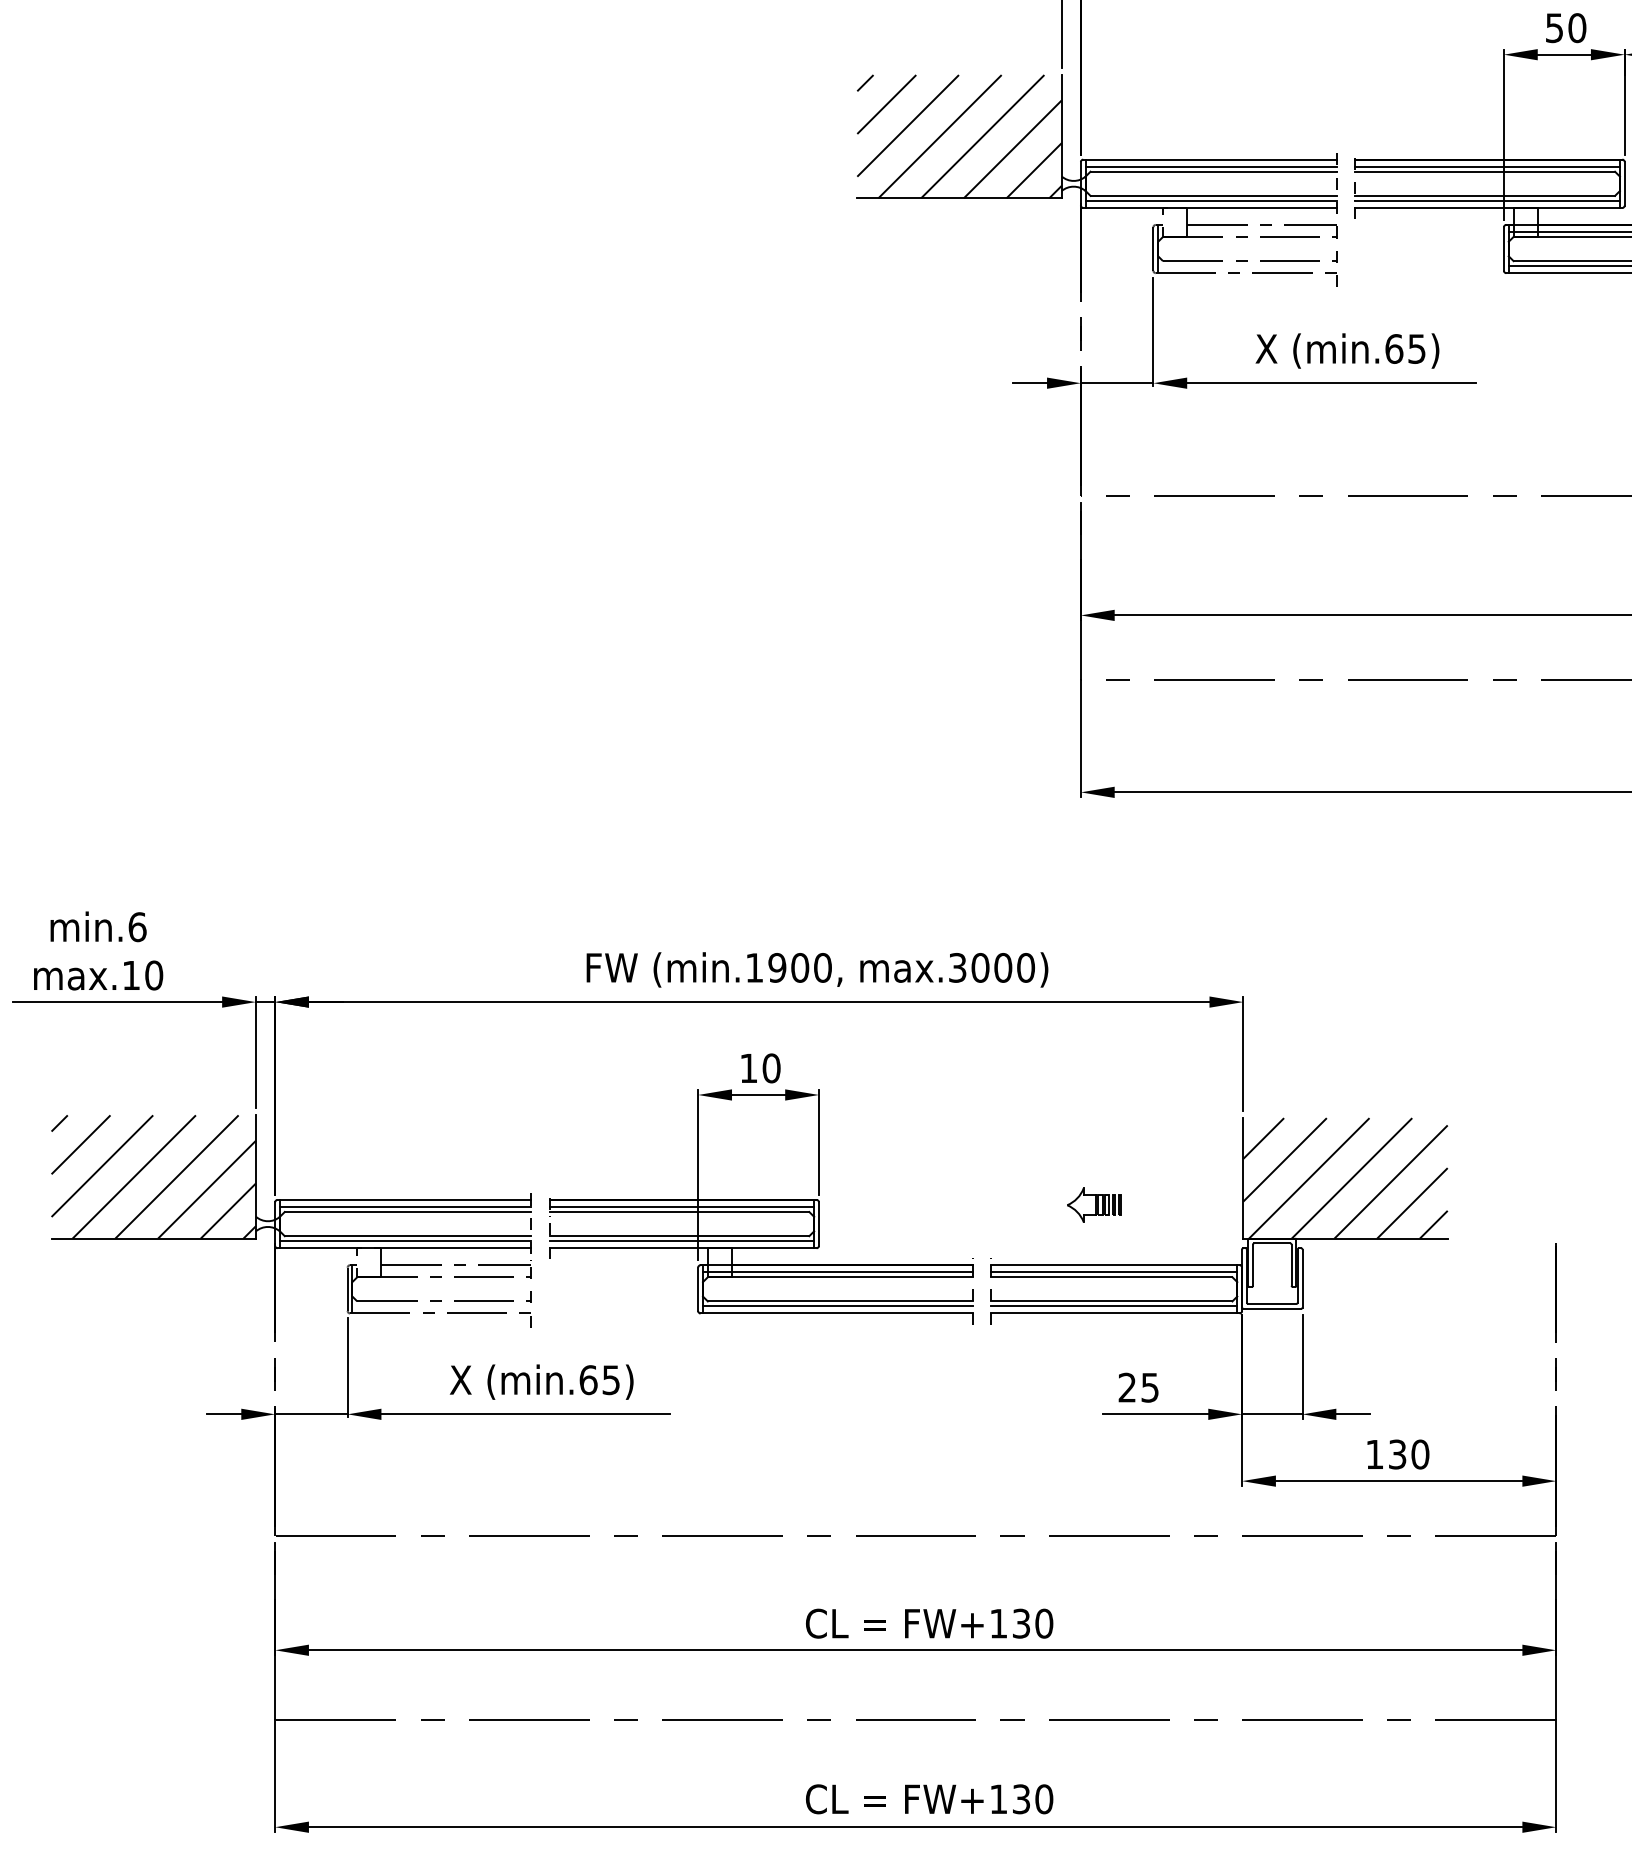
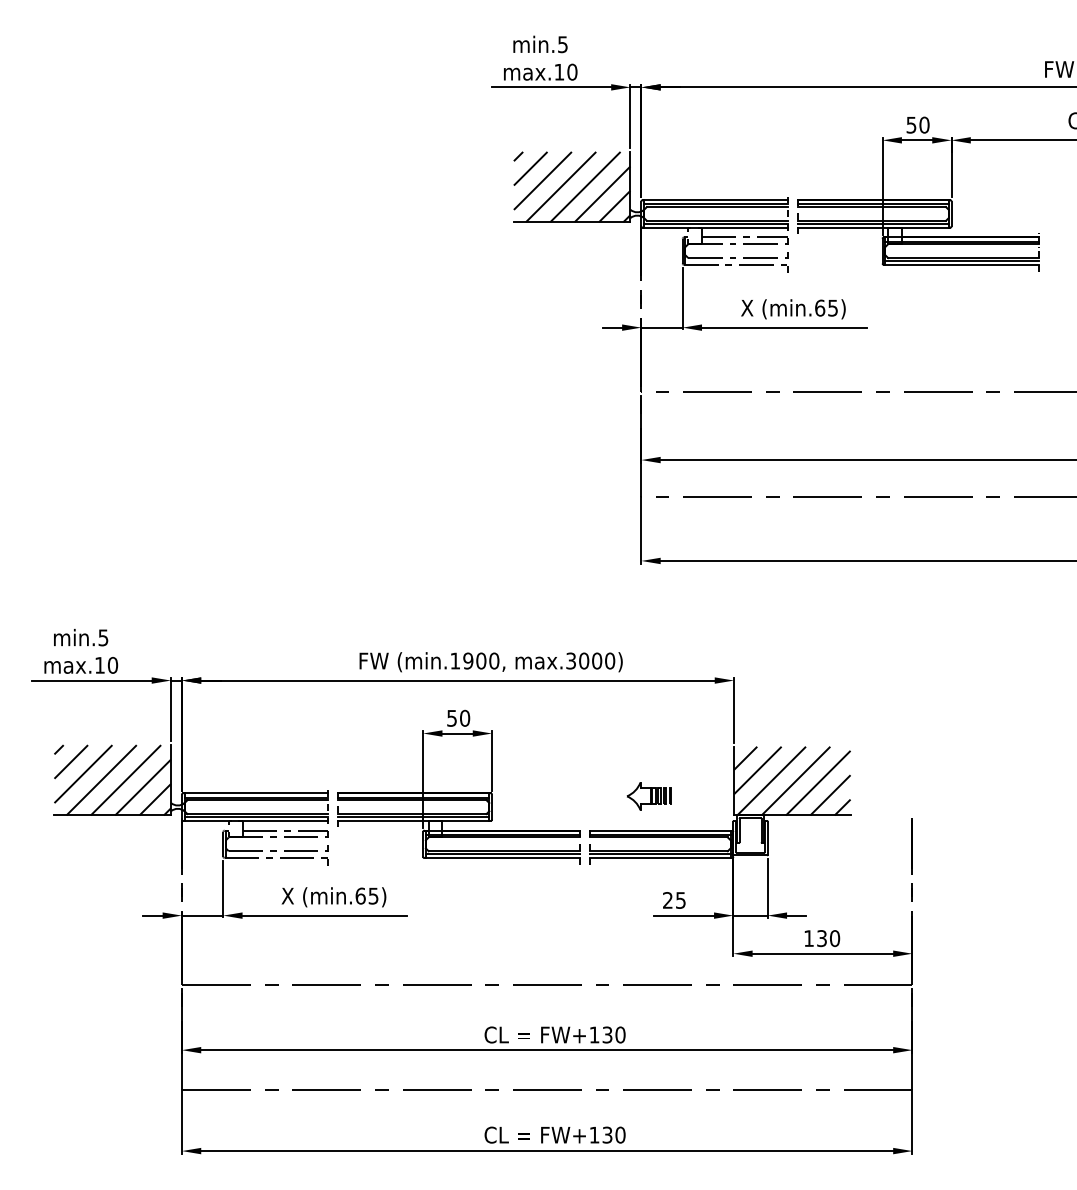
text: (137, 926) -> (103, 637), min.6 -> min.5
text: (747, 1068) -> (451, 718), 10 -> 50
part: (1093, 1205) -> (648, 796), size x1.43

